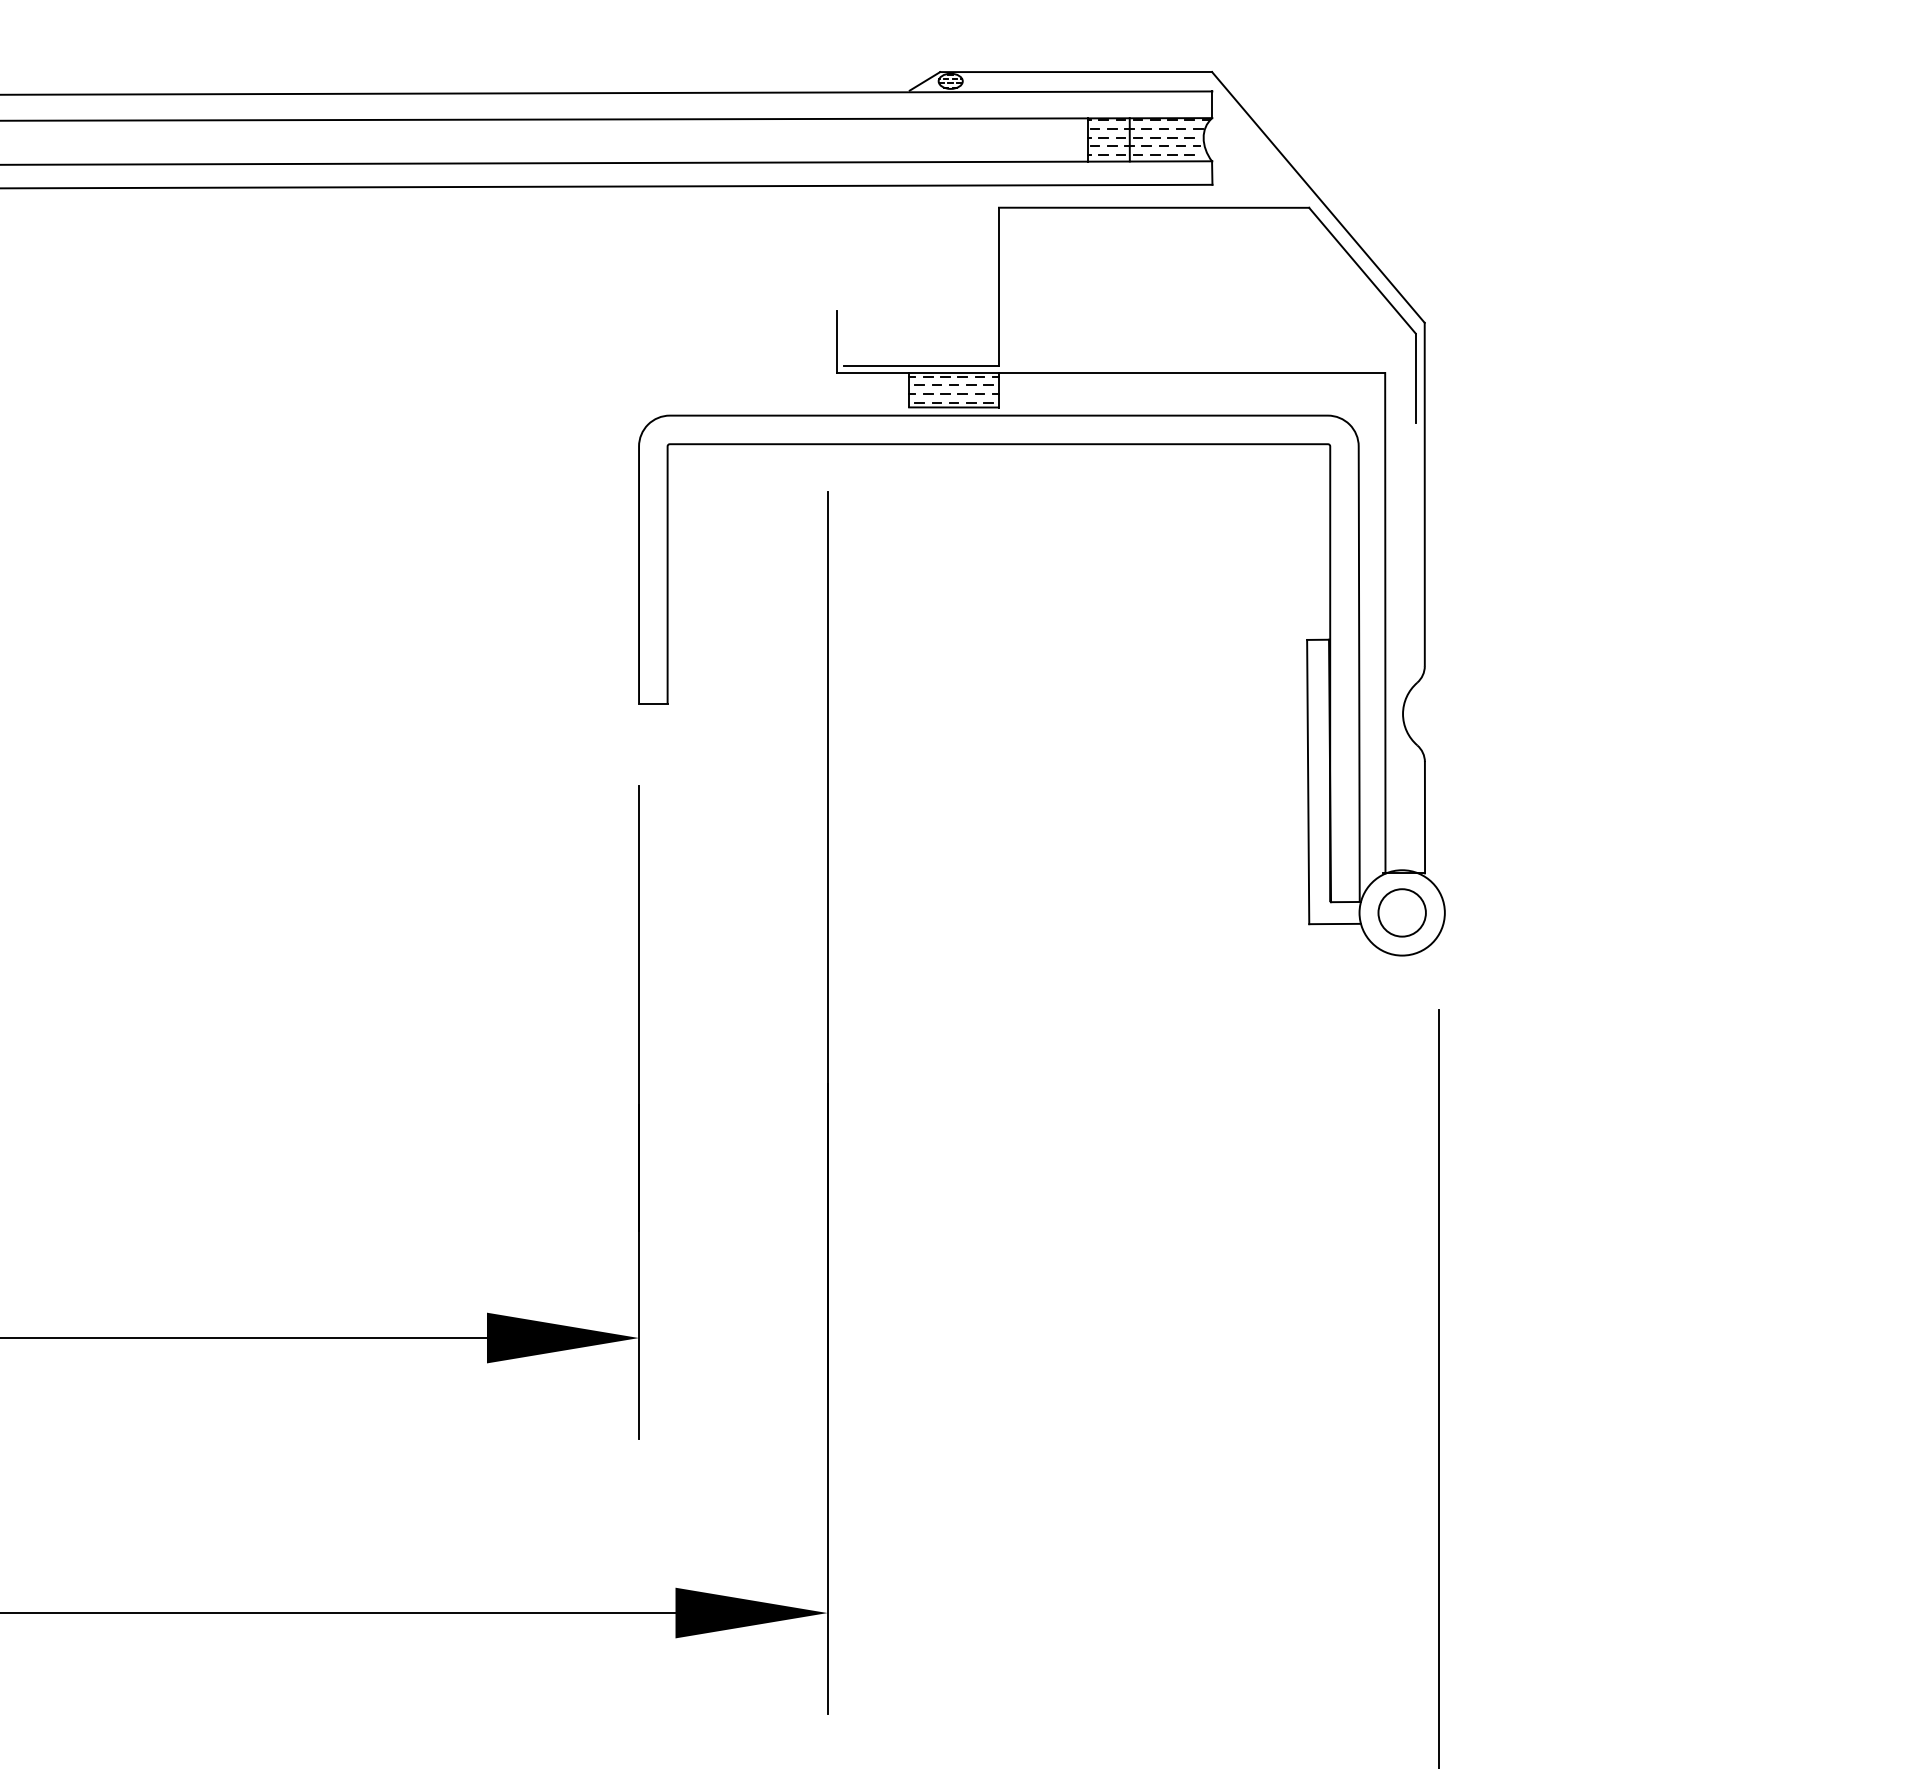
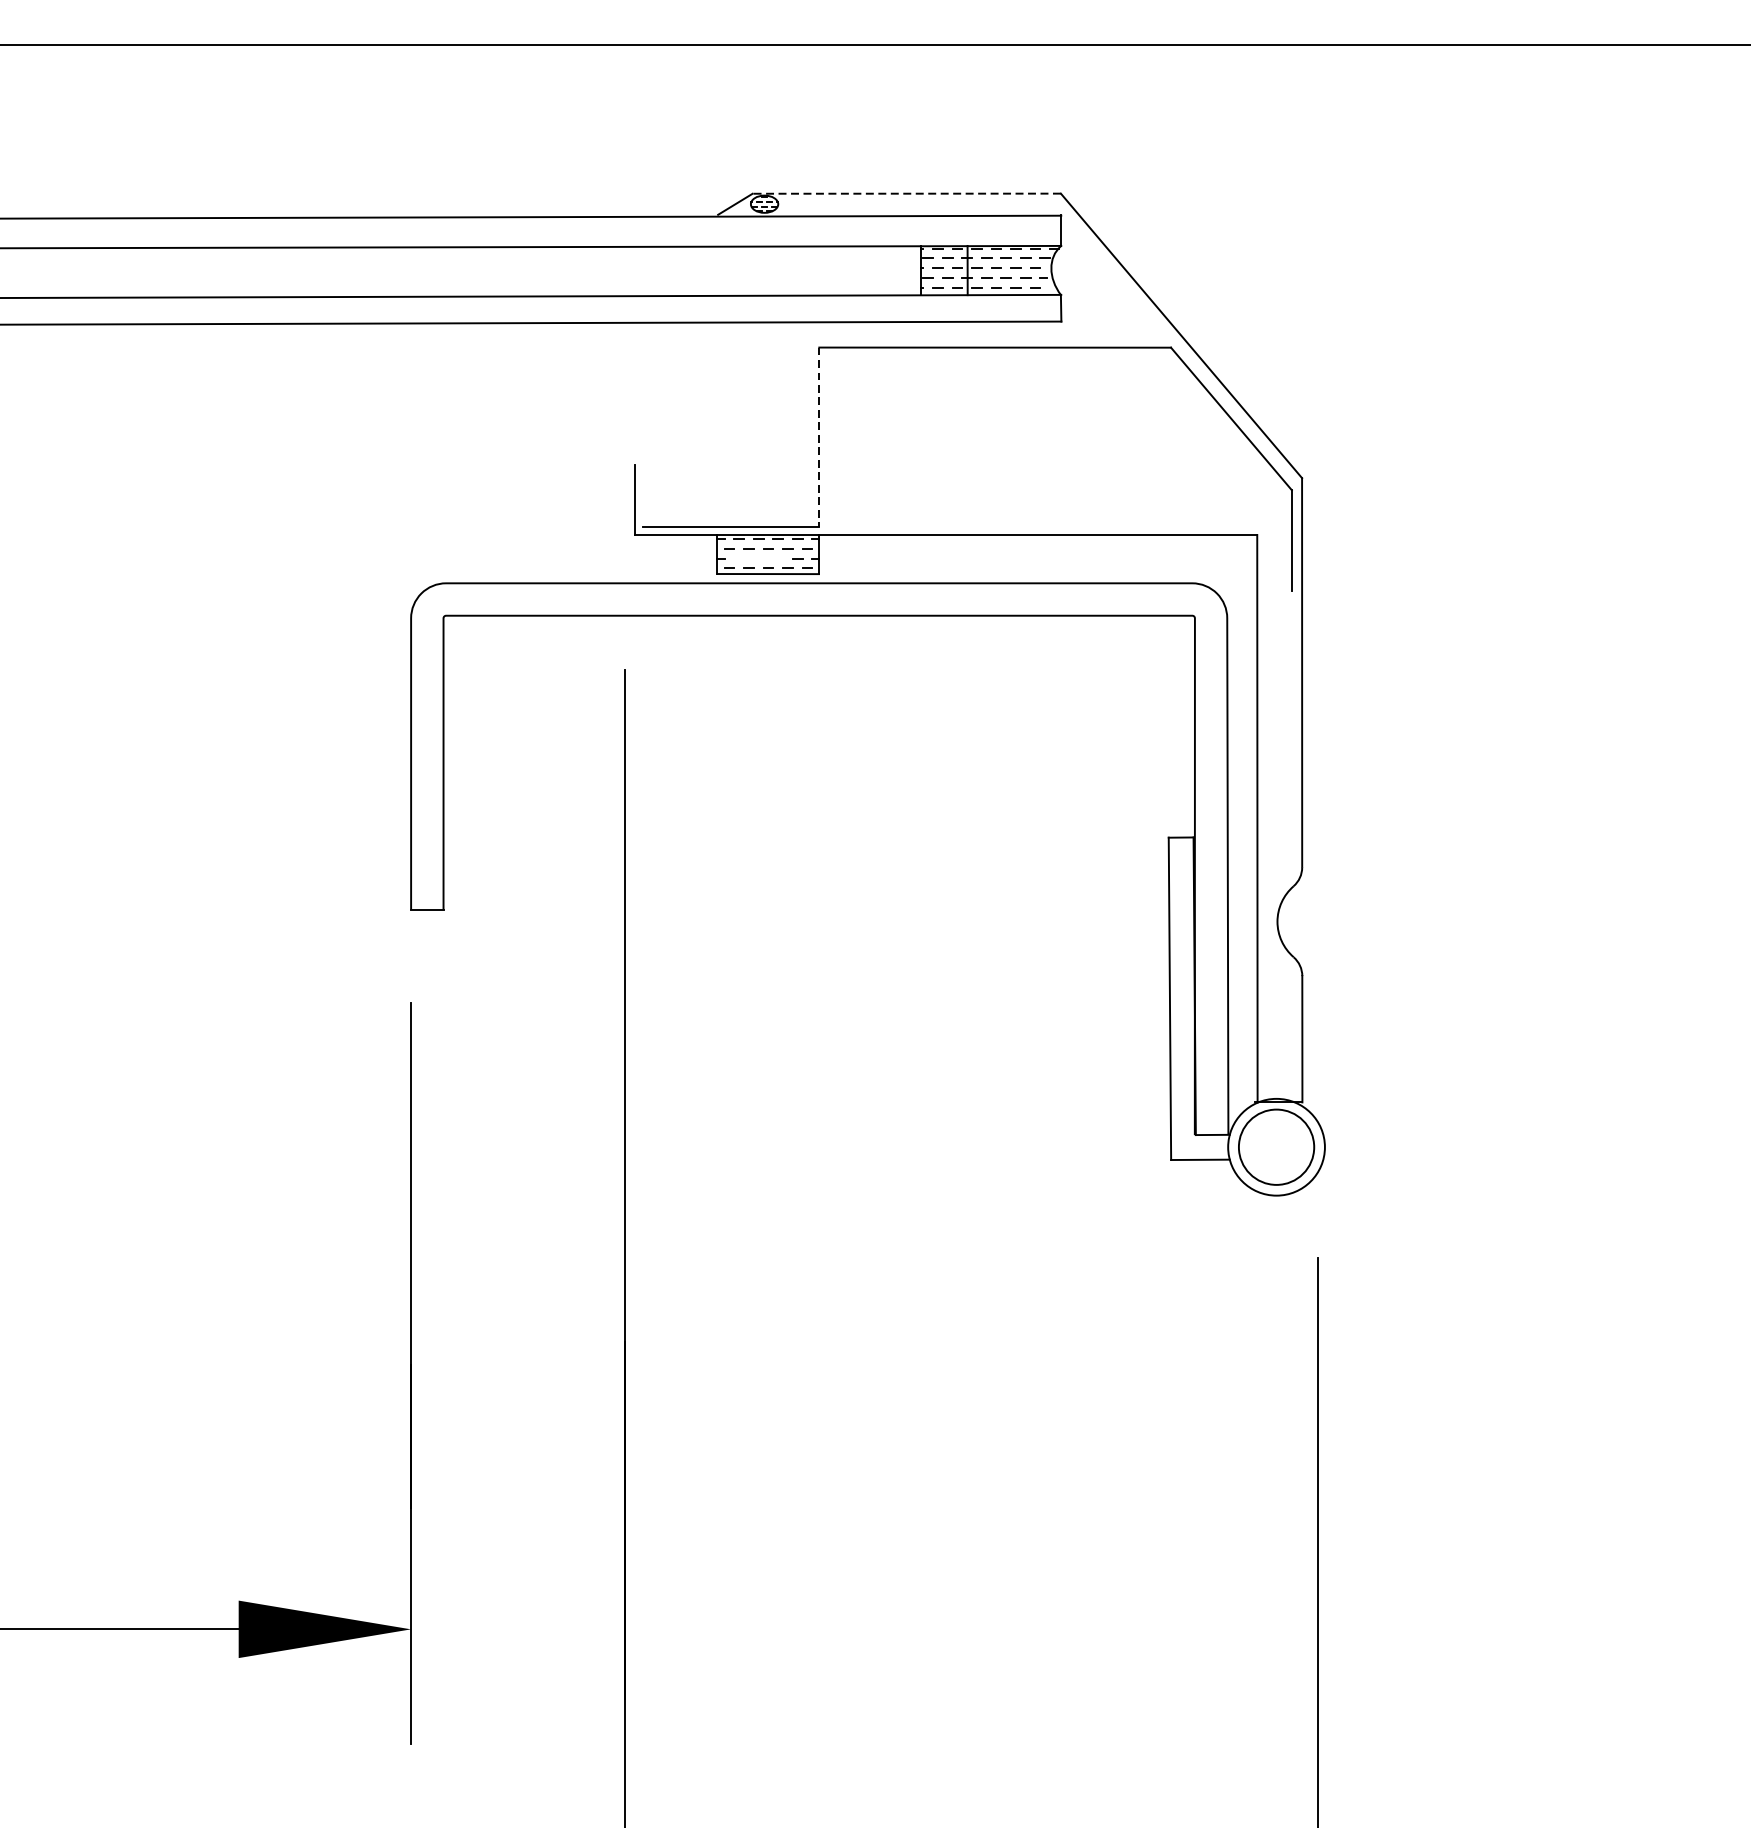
line: (1076, 72) -> (907, 194), solid -> dashed
line: (998, 287) -> (818, 438), solid -> dashed
line: (945, 393) -> (758, 558), removed
circle: (1401, 912) -> (1275, 1146), size x1.4

